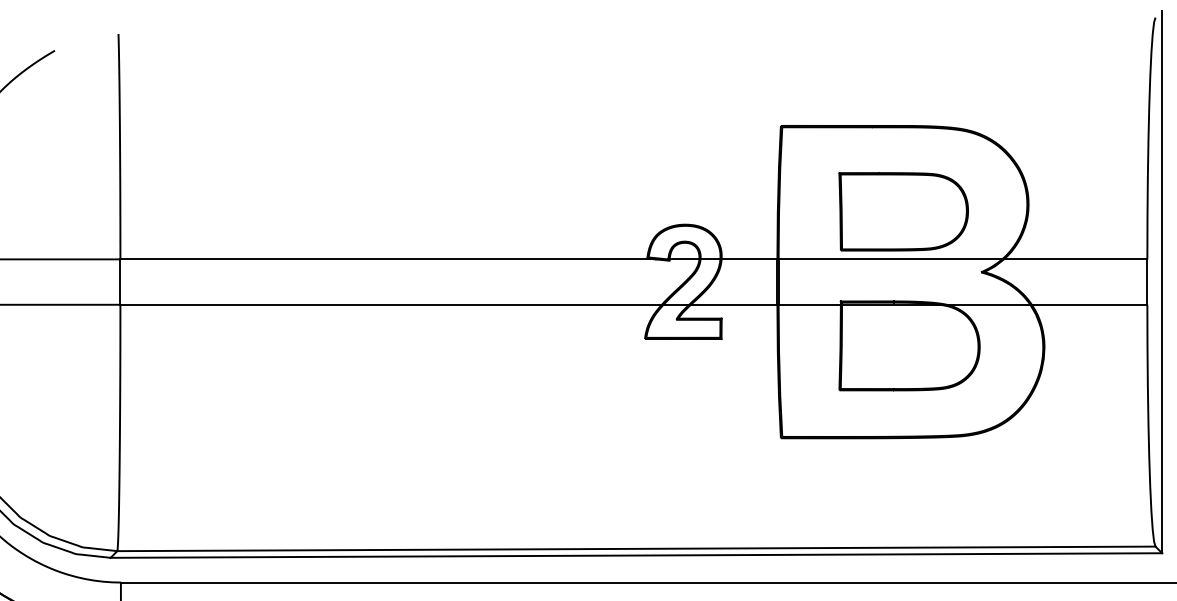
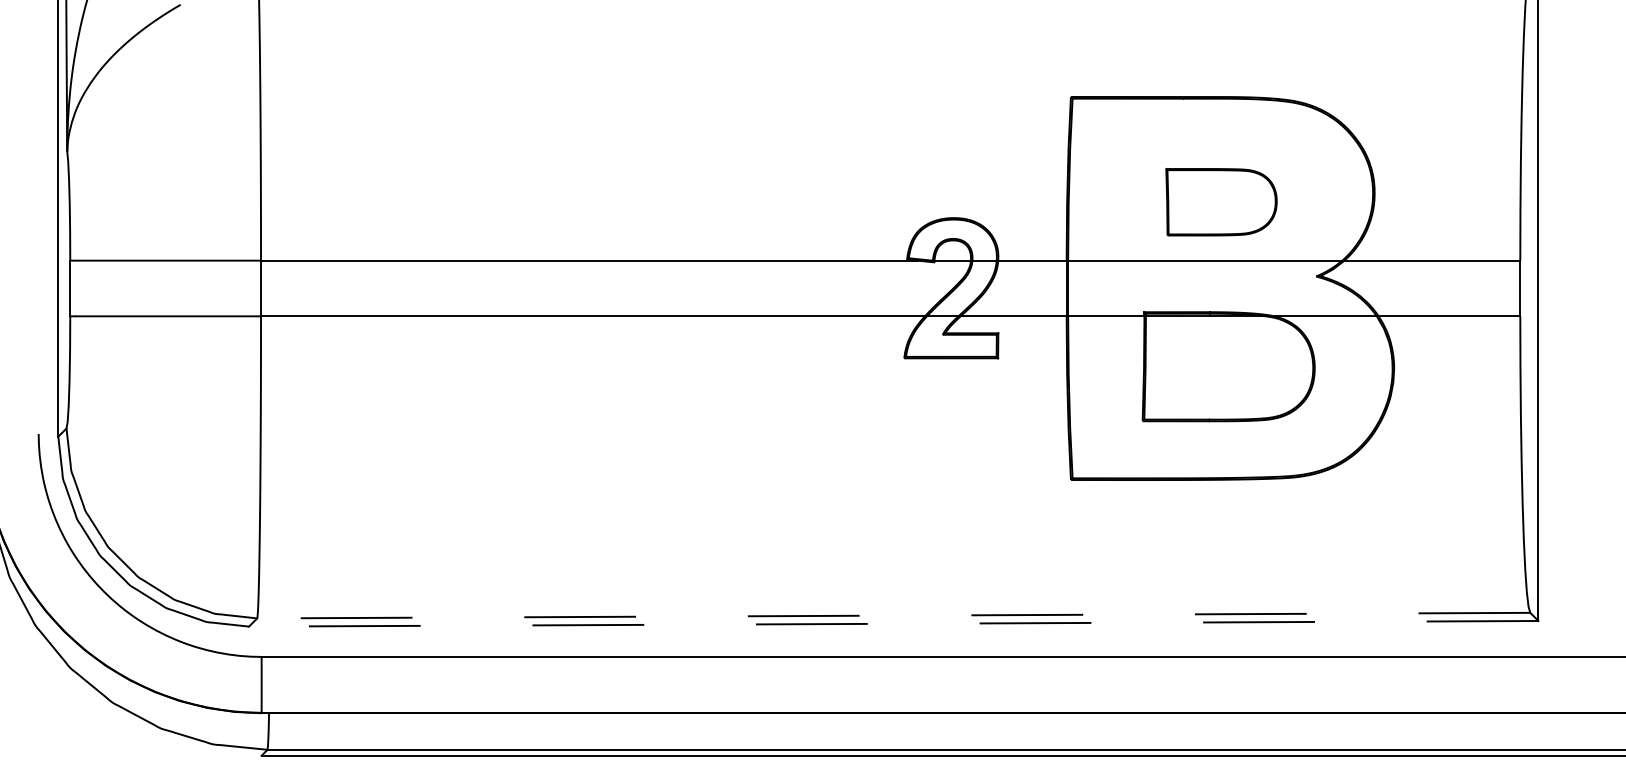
part: (903, 211) -> (1221, 201), size x0.7
line: (636, 548) -> (893, 615), solid -> dashed
line: (636, 555) -> (893, 623), solid -> dashed

